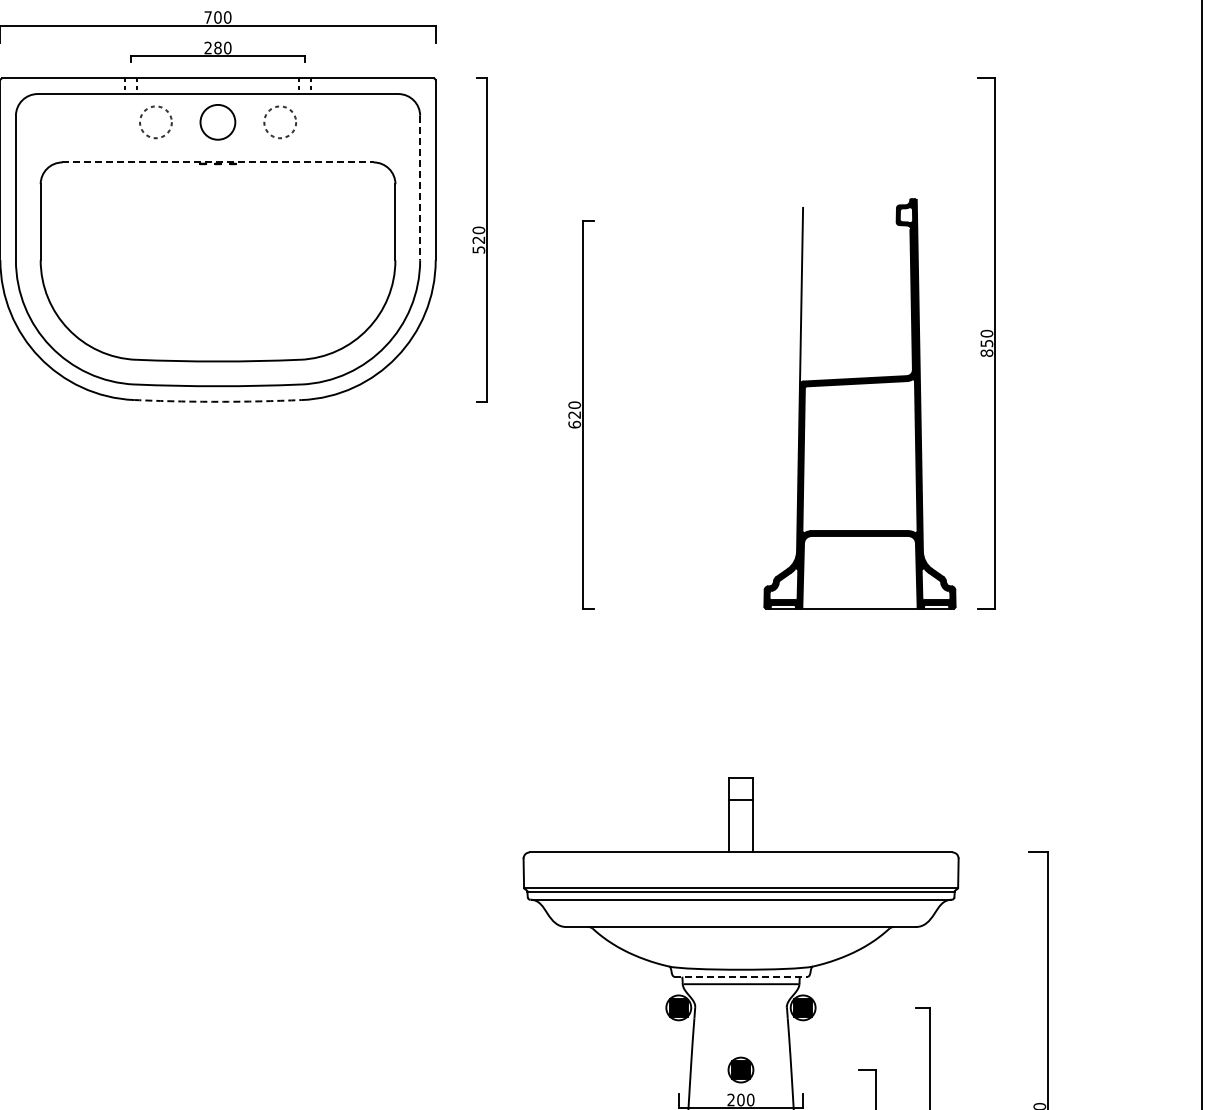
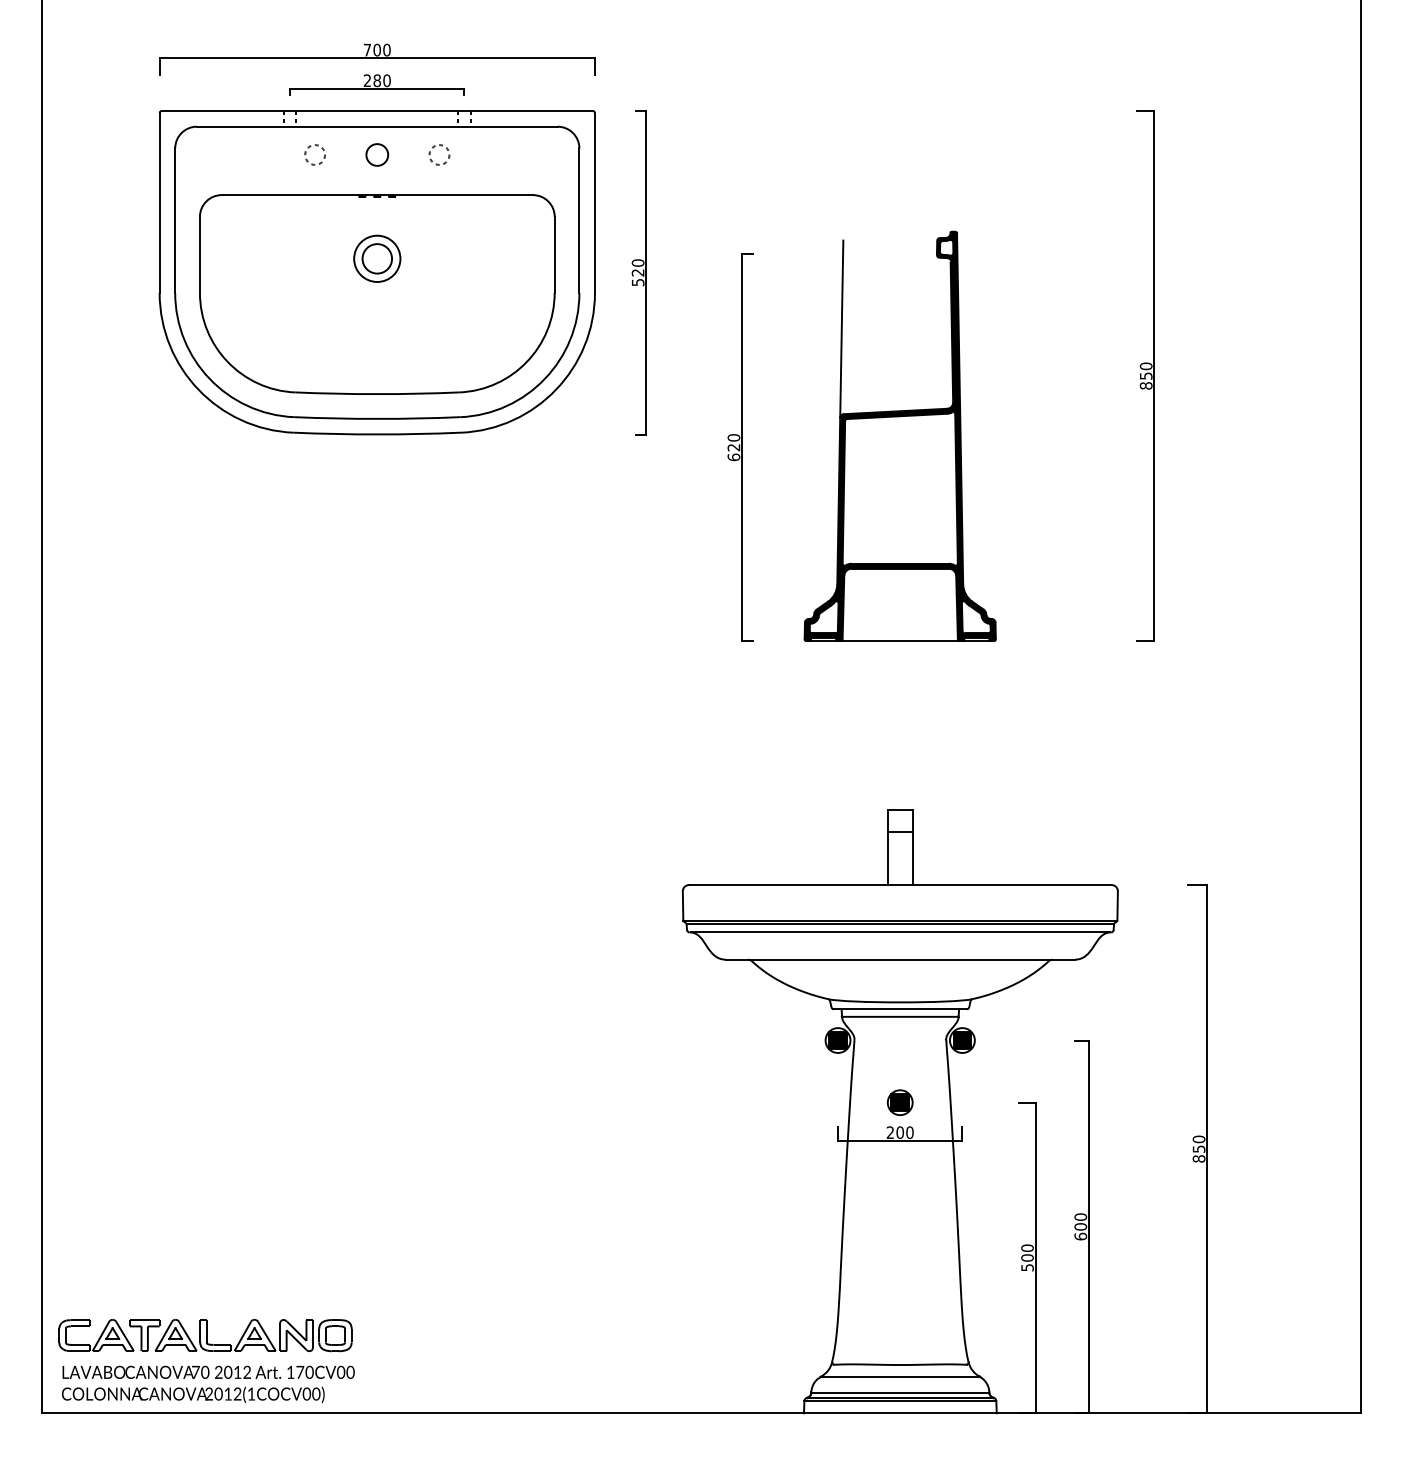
circle: (155, 121) -> (314, 154), size x0.62
circle: (218, 121) -> (377, 154), size x0.62
circle: (280, 121) -> (439, 154), size x0.62
line: (218, 162) -> (377, 195), dashed -> solid
line: (420, 188) -> (579, 221), dashed -> solid
part: (218, 225) -> (377, 258), added
arc: (218, 401) -> (377, 434), dashed -> solid
part: (859, 402) -> (899, 435), moved
line: (741, 976) -> (900, 1009), dashed -> solid

